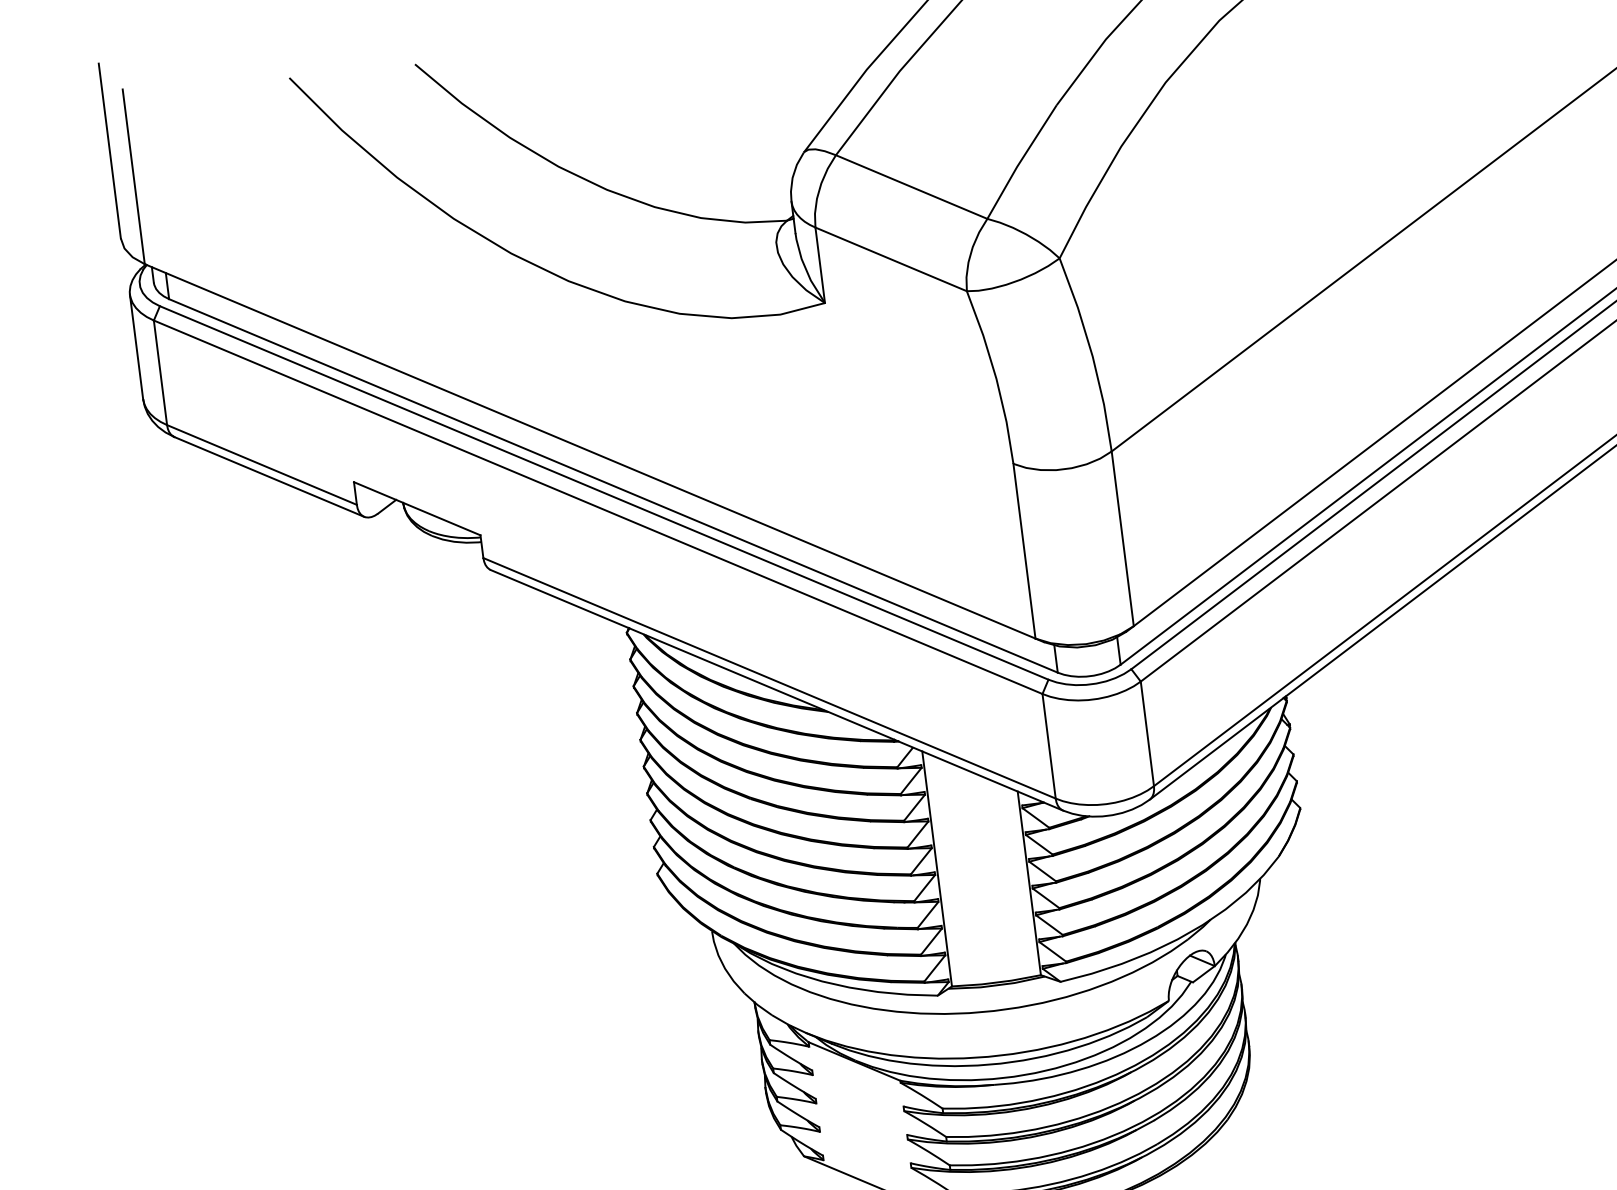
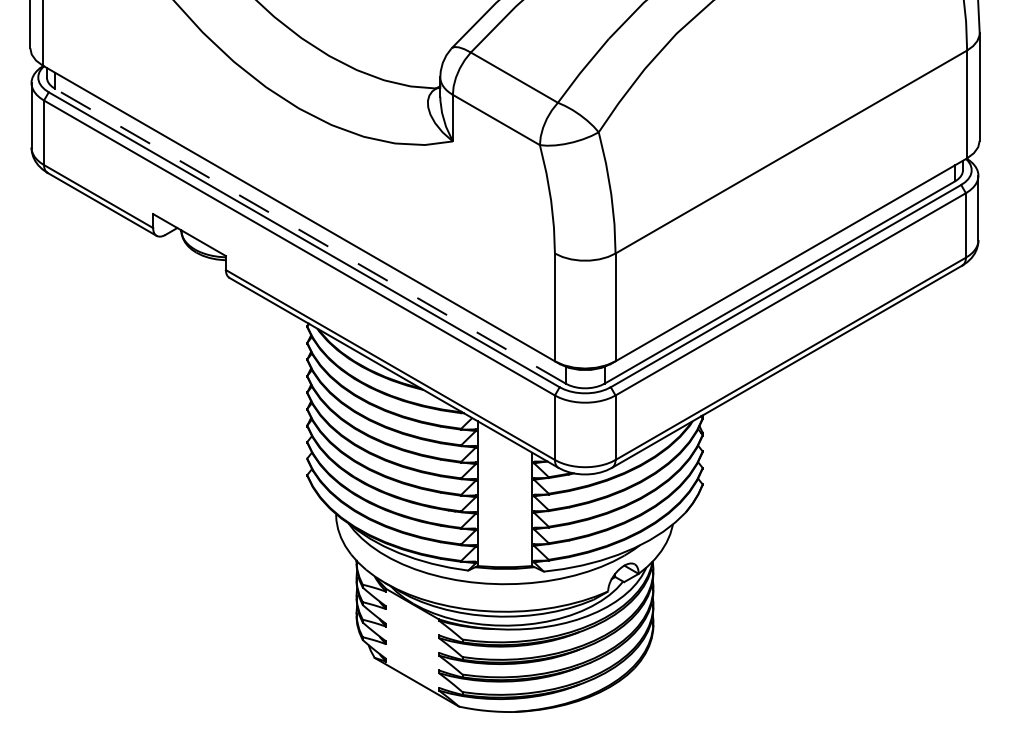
line: (613, 486) -> (310, 236), solid -> dashed

